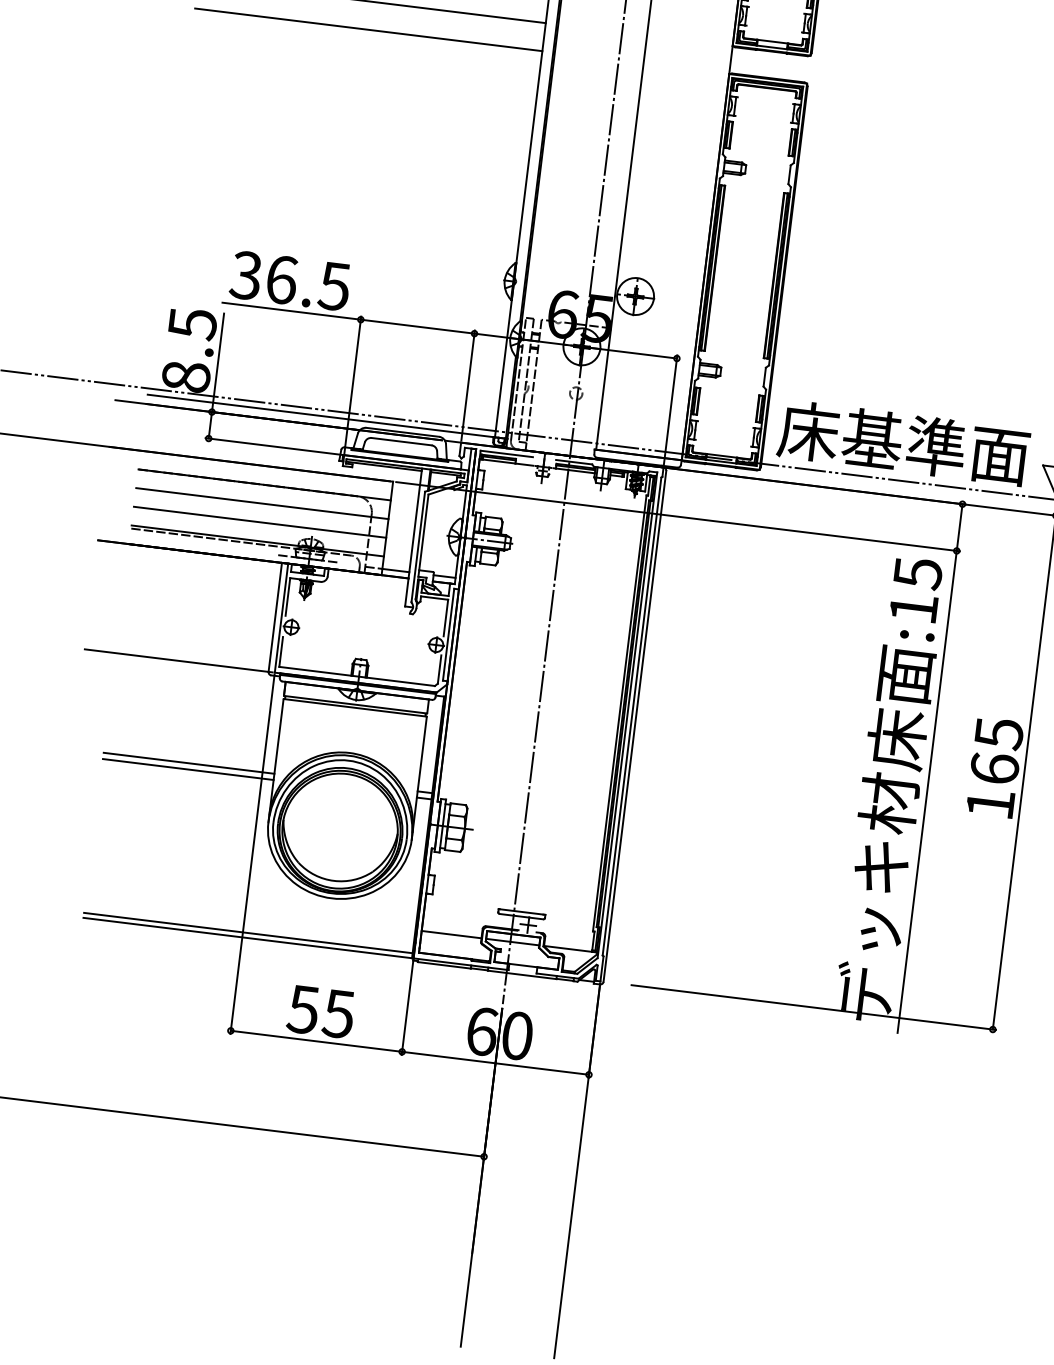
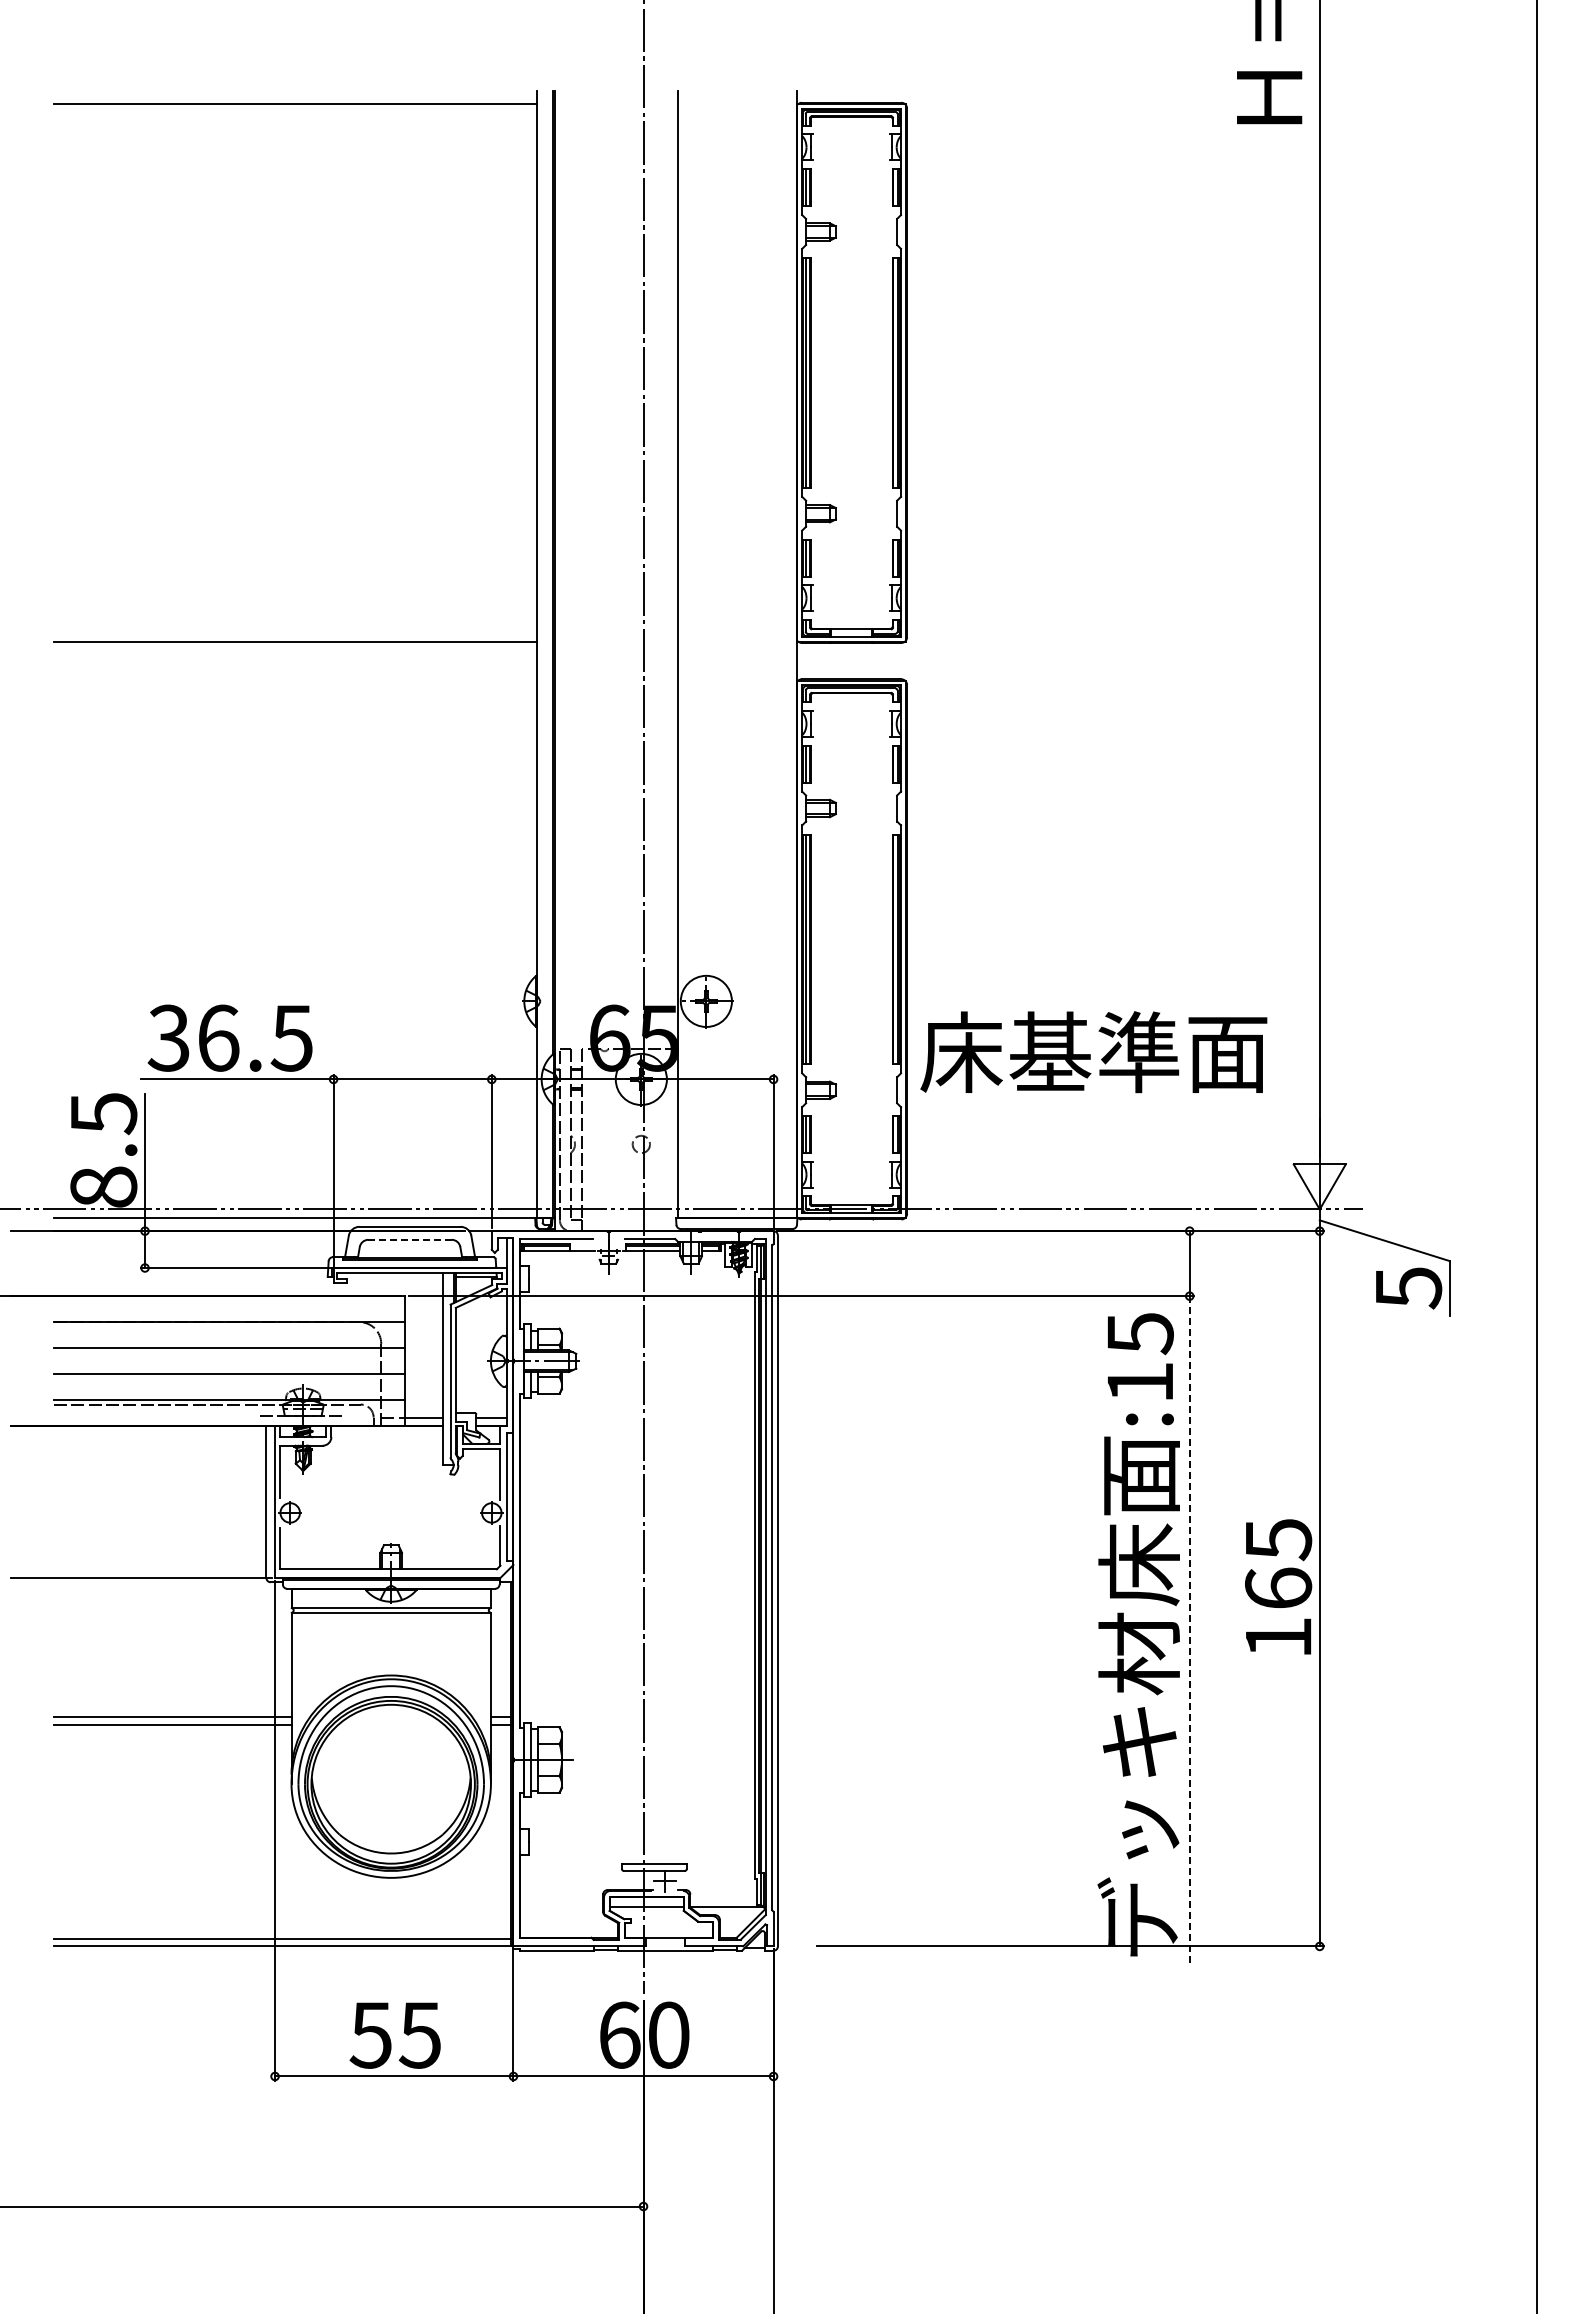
line: (368, 29) -> (295, 680), removed
line: (401, 441) -> (410, 1239), solid -> dashed
text: (903, 443) -> (1093, 1052), moved
line: (383, 466) -> (389, 1276), removed
line: (926, 792) -> (1189, 1632), solid -> dashed
line: (451, 934) -> (561, 1907), removed

